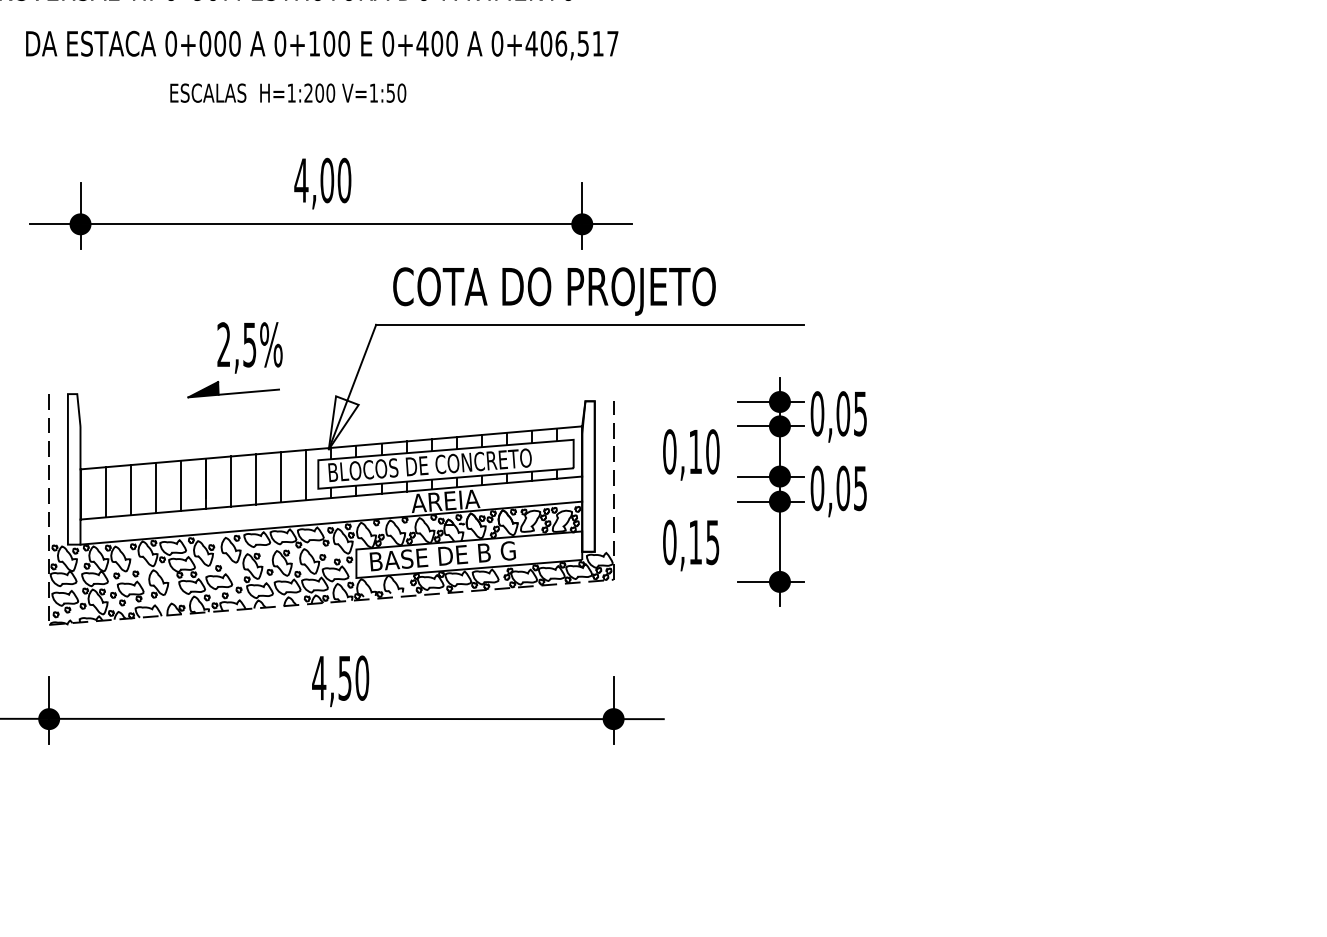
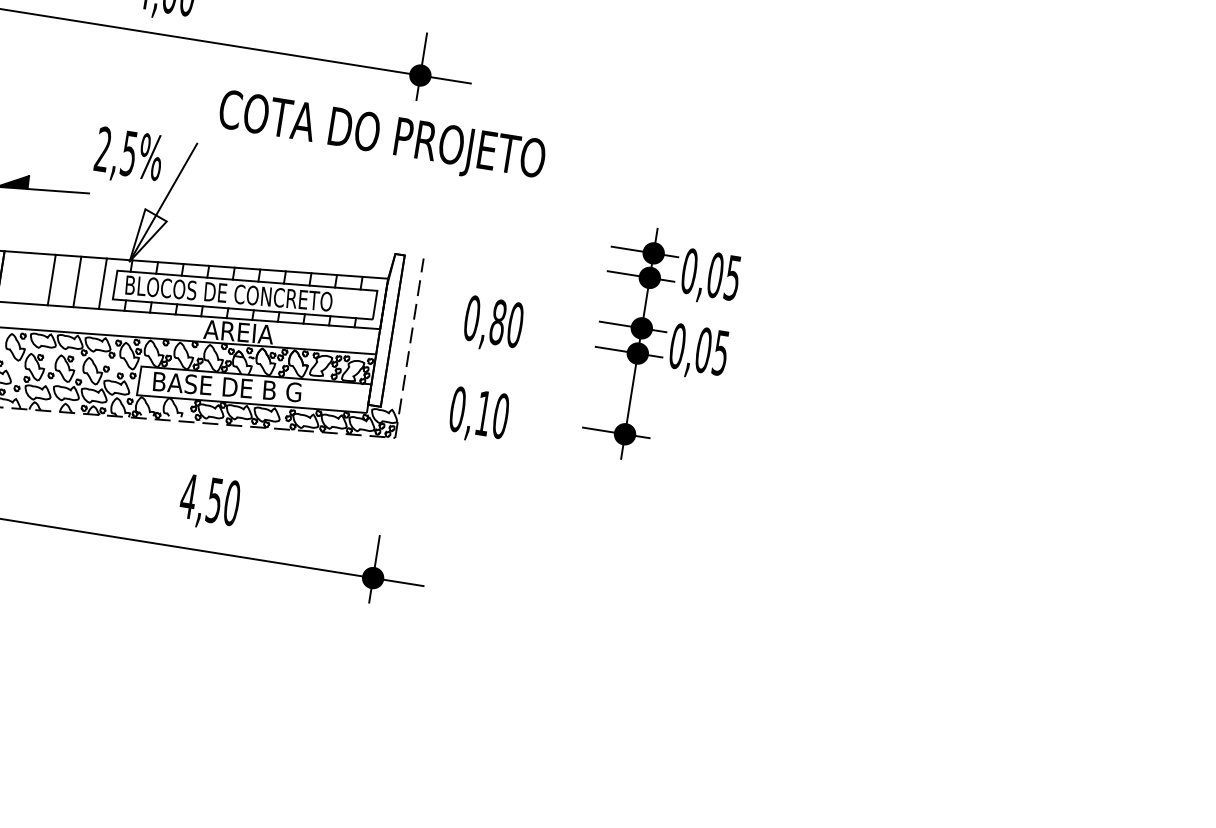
line: (589, 324) -> (411, 177), removed
text: (249, 347) -> (128, 156), moved
text: (695, 451) -> (498, 321), 0,10 -> 0,80
line: (231, 481) -> (26, 278), removed
part: (810, 491) -> (670, 348), moved
text: (712, 542) -> (500, 416), 0,15 -> 0,10
text: (340, 681) -> (209, 503), moved

